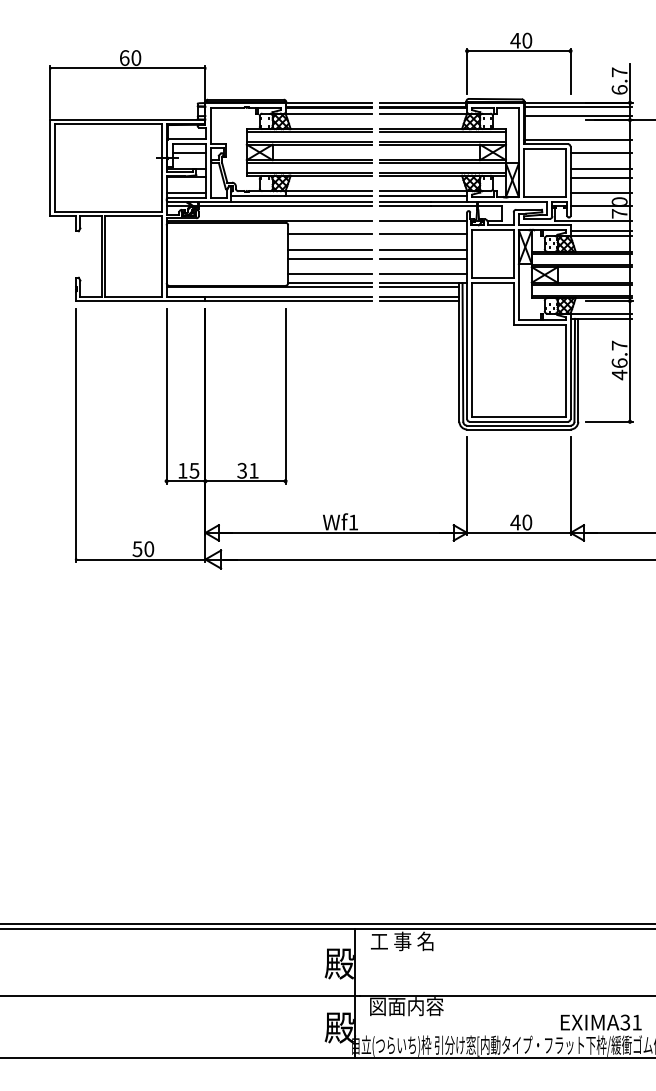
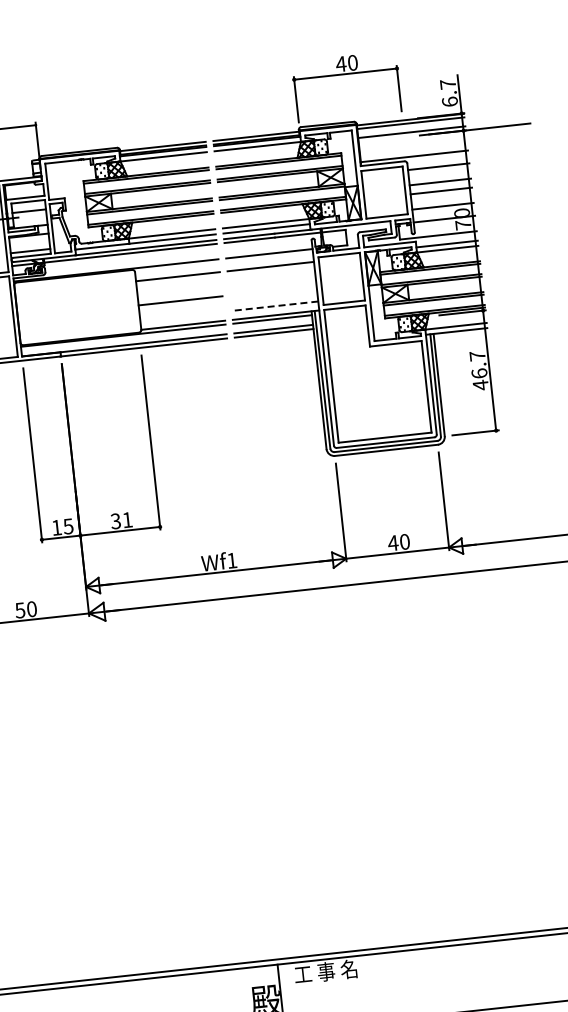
line: (330, 249) -> (179, 291), removed
line: (423, 249) -> (272, 281), removed
line: (423, 258) -> (273, 290), removed
line: (330, 274) -> (182, 316), removed
line: (423, 274) -> (274, 306), solid -> dashed

